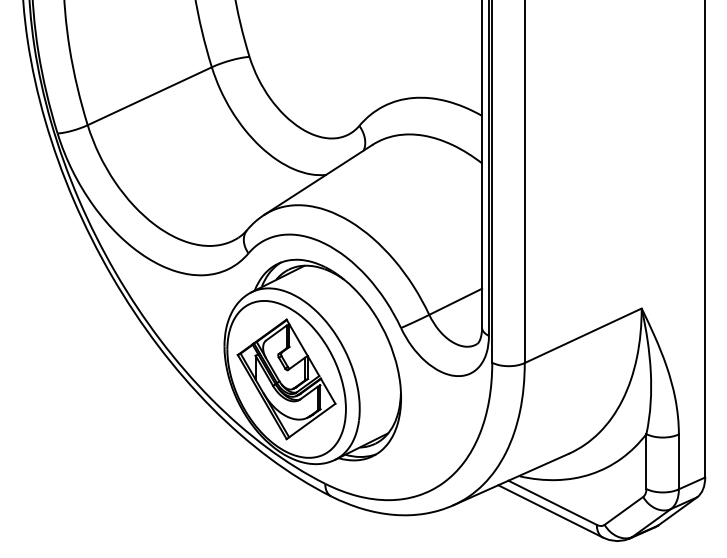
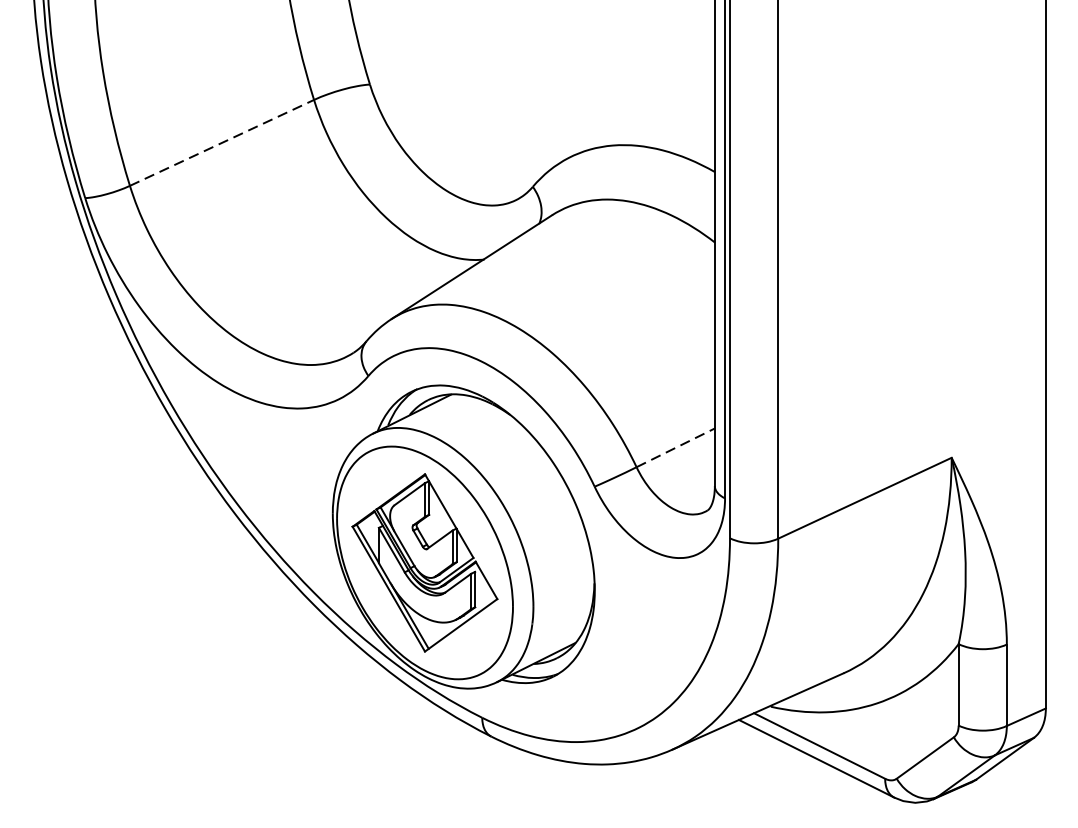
line: (150, 96) -> (223, 143), solid -> dashed
line: (456, 301) -> (676, 447), solid -> dashed

